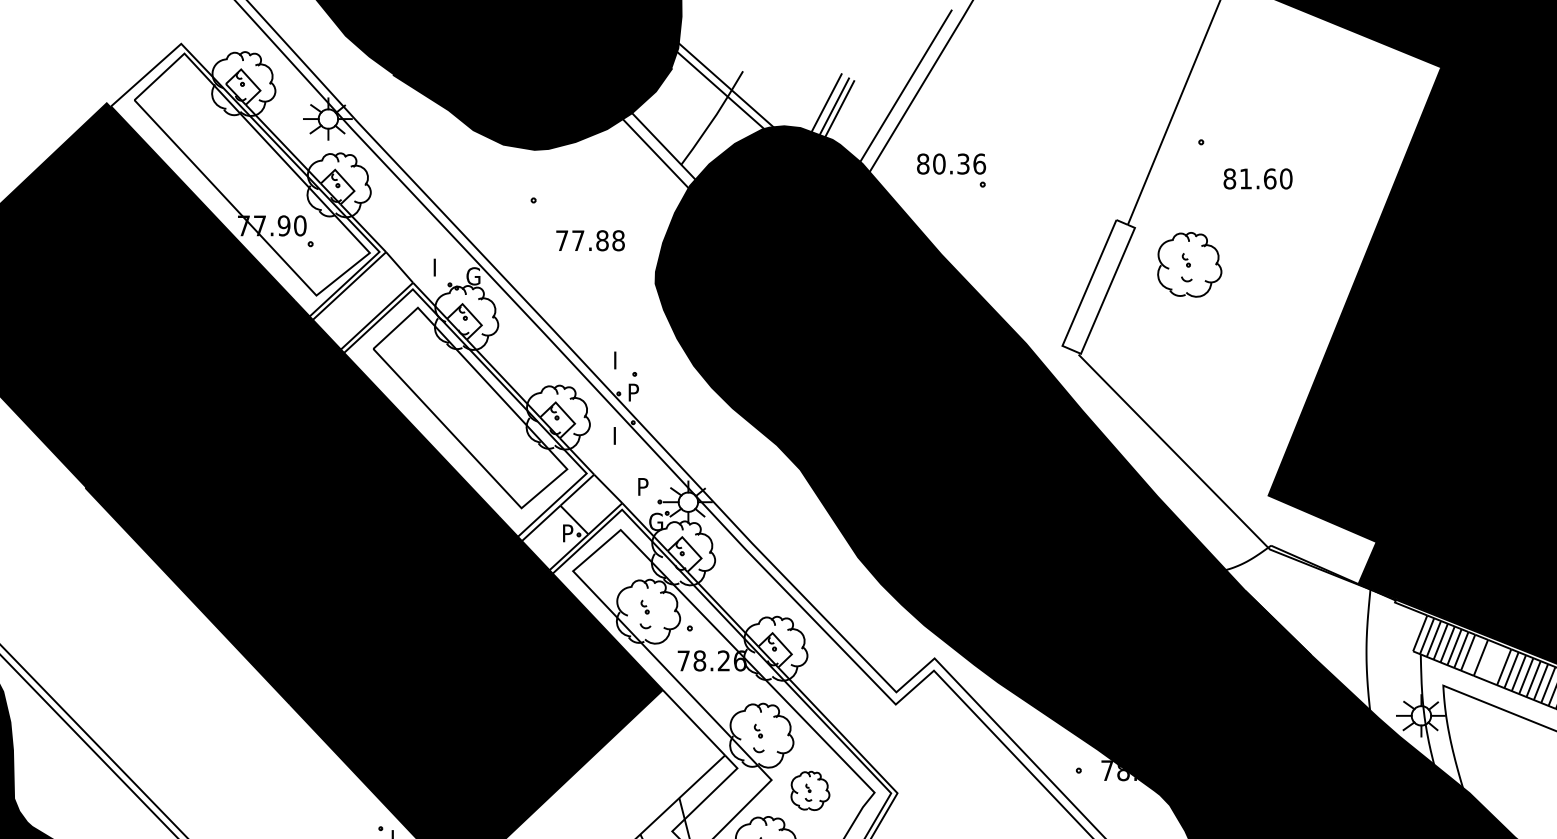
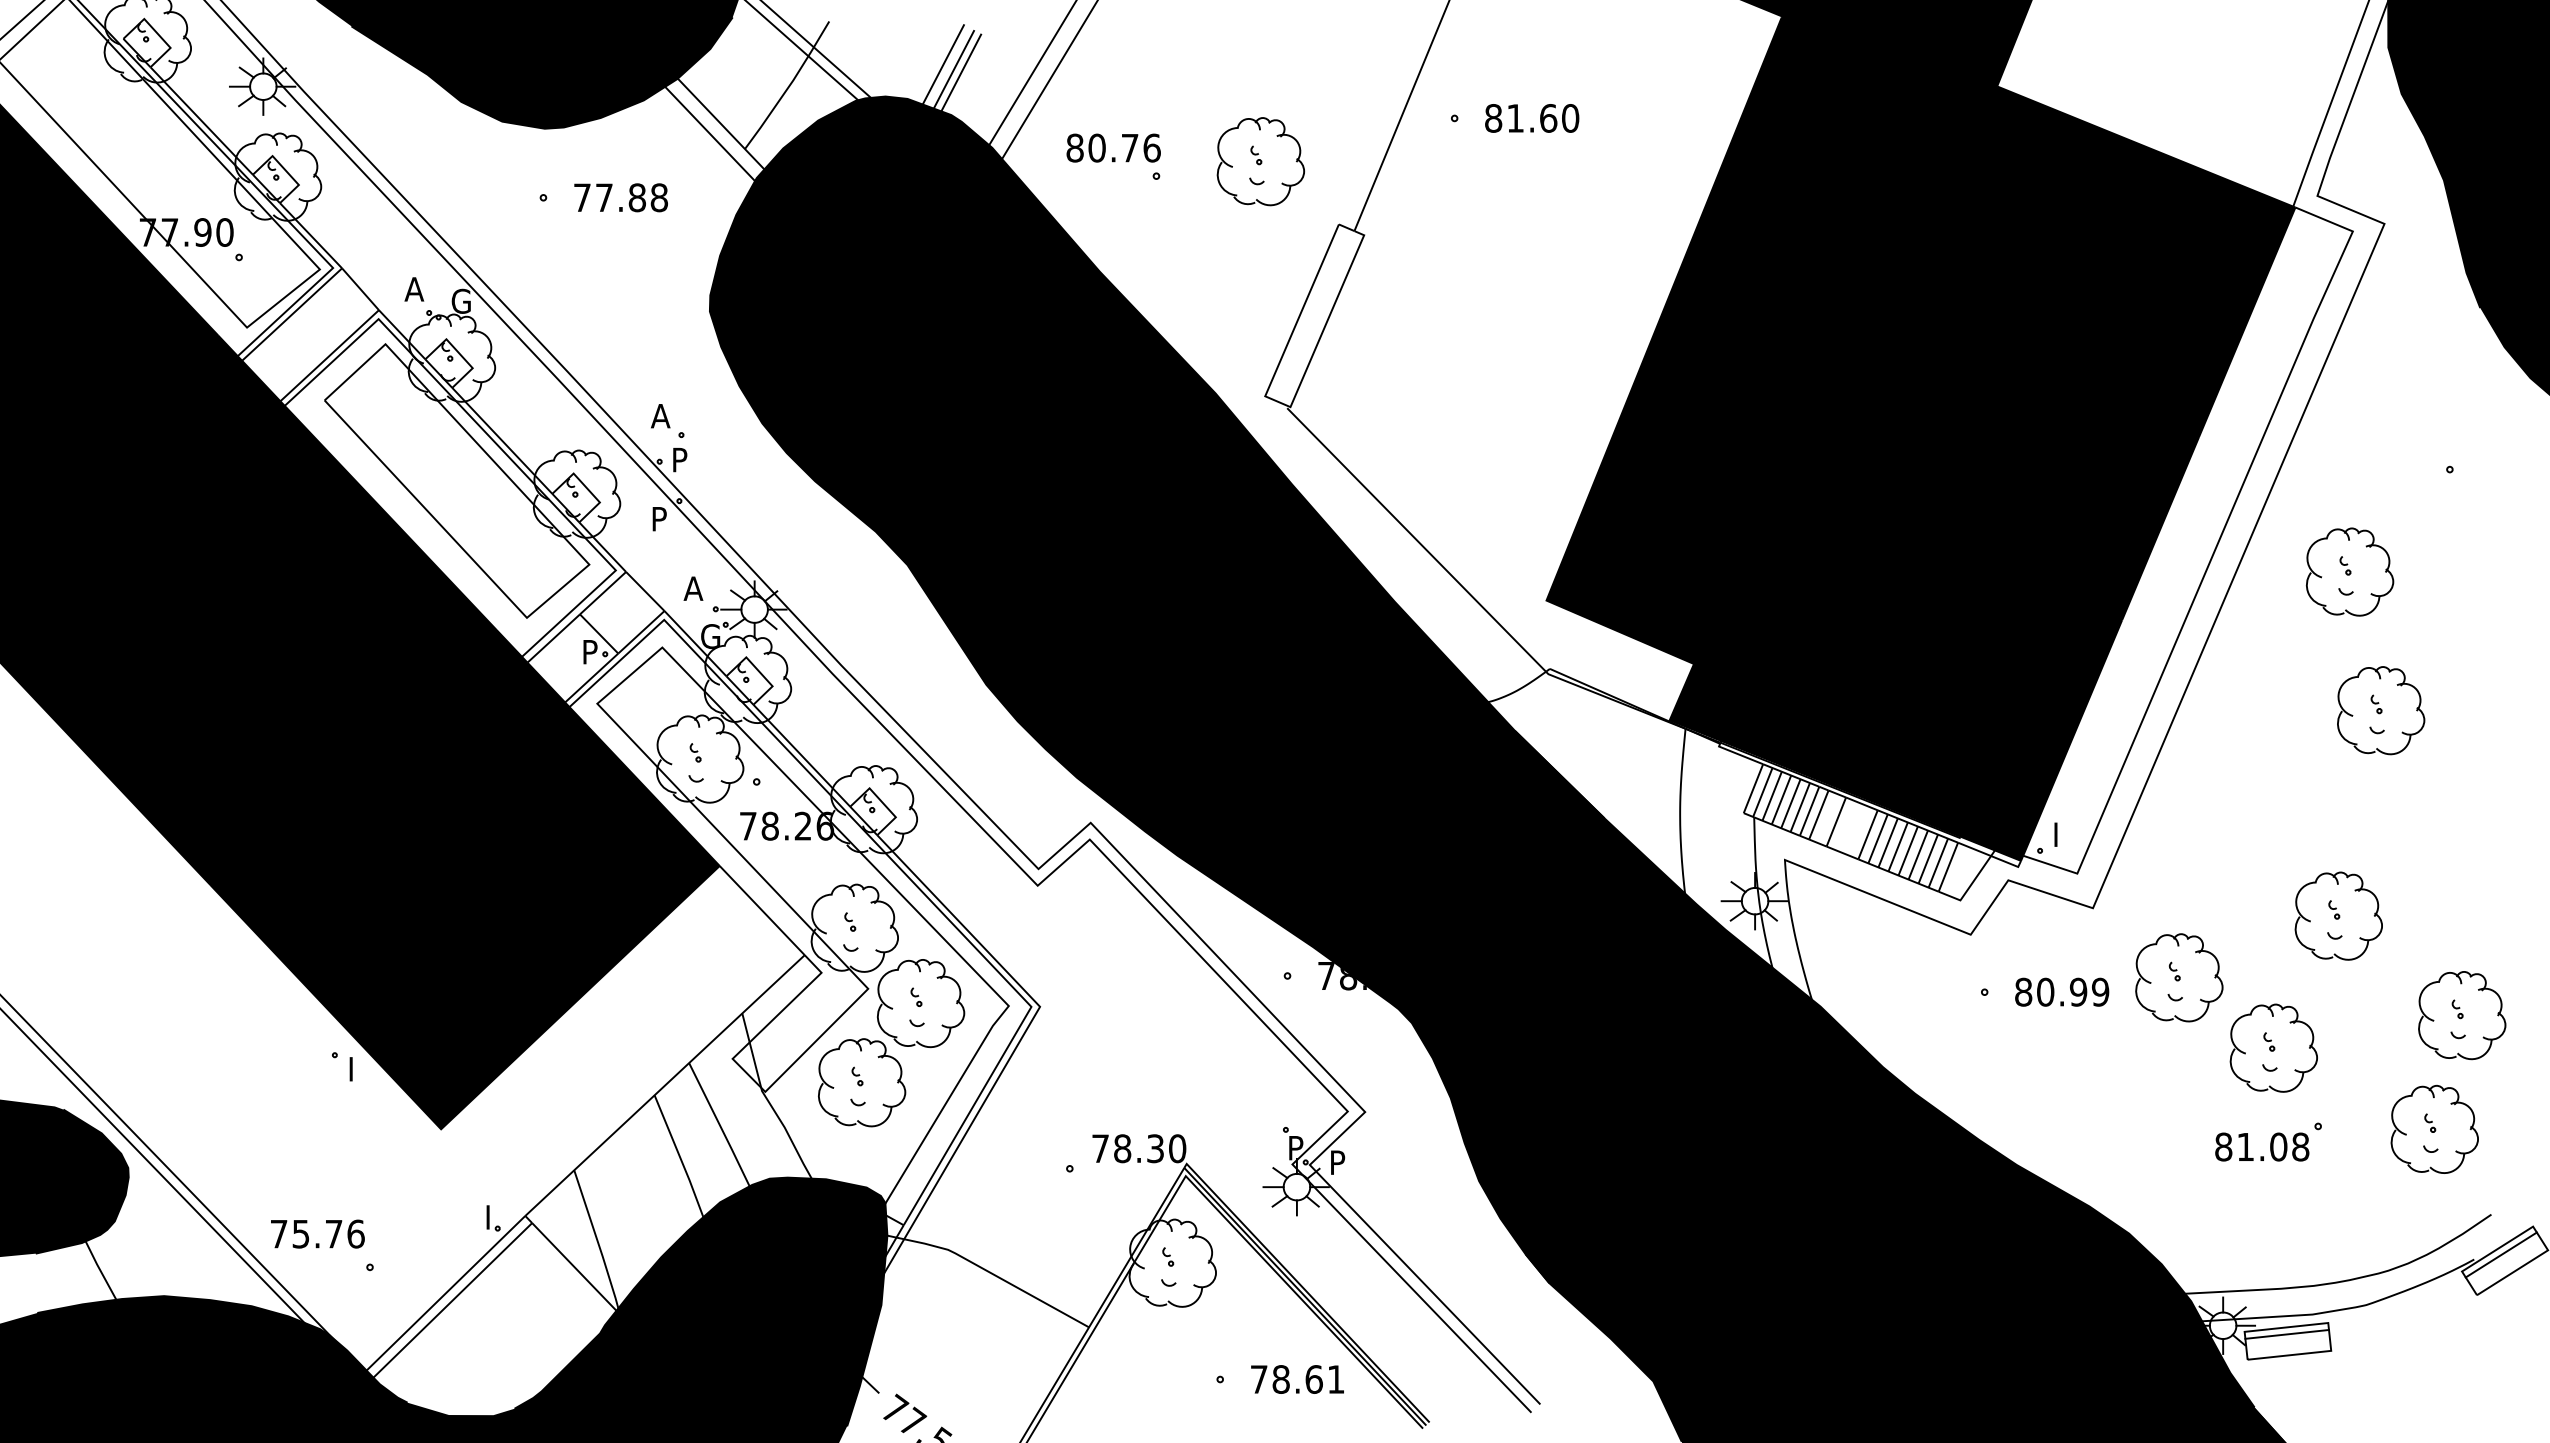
text: (963, 163) -> (1129, 147), 80.36 -> 80.76
text: (1258, 179) -> (1532, 118), moved
text: (590, 240) -> (620, 197), moved
part: (1189, 264) -> (1260, 161), moved
text: (439, 267) -> (414, 289), I -> A
text: (619, 360) -> (660, 416), I -> A
text: (619, 432) -> (660, 514), I -> P
text: (643, 486) -> (693, 588), P -> A
part: (810, 790) -> (921, 1003), size x1.67

